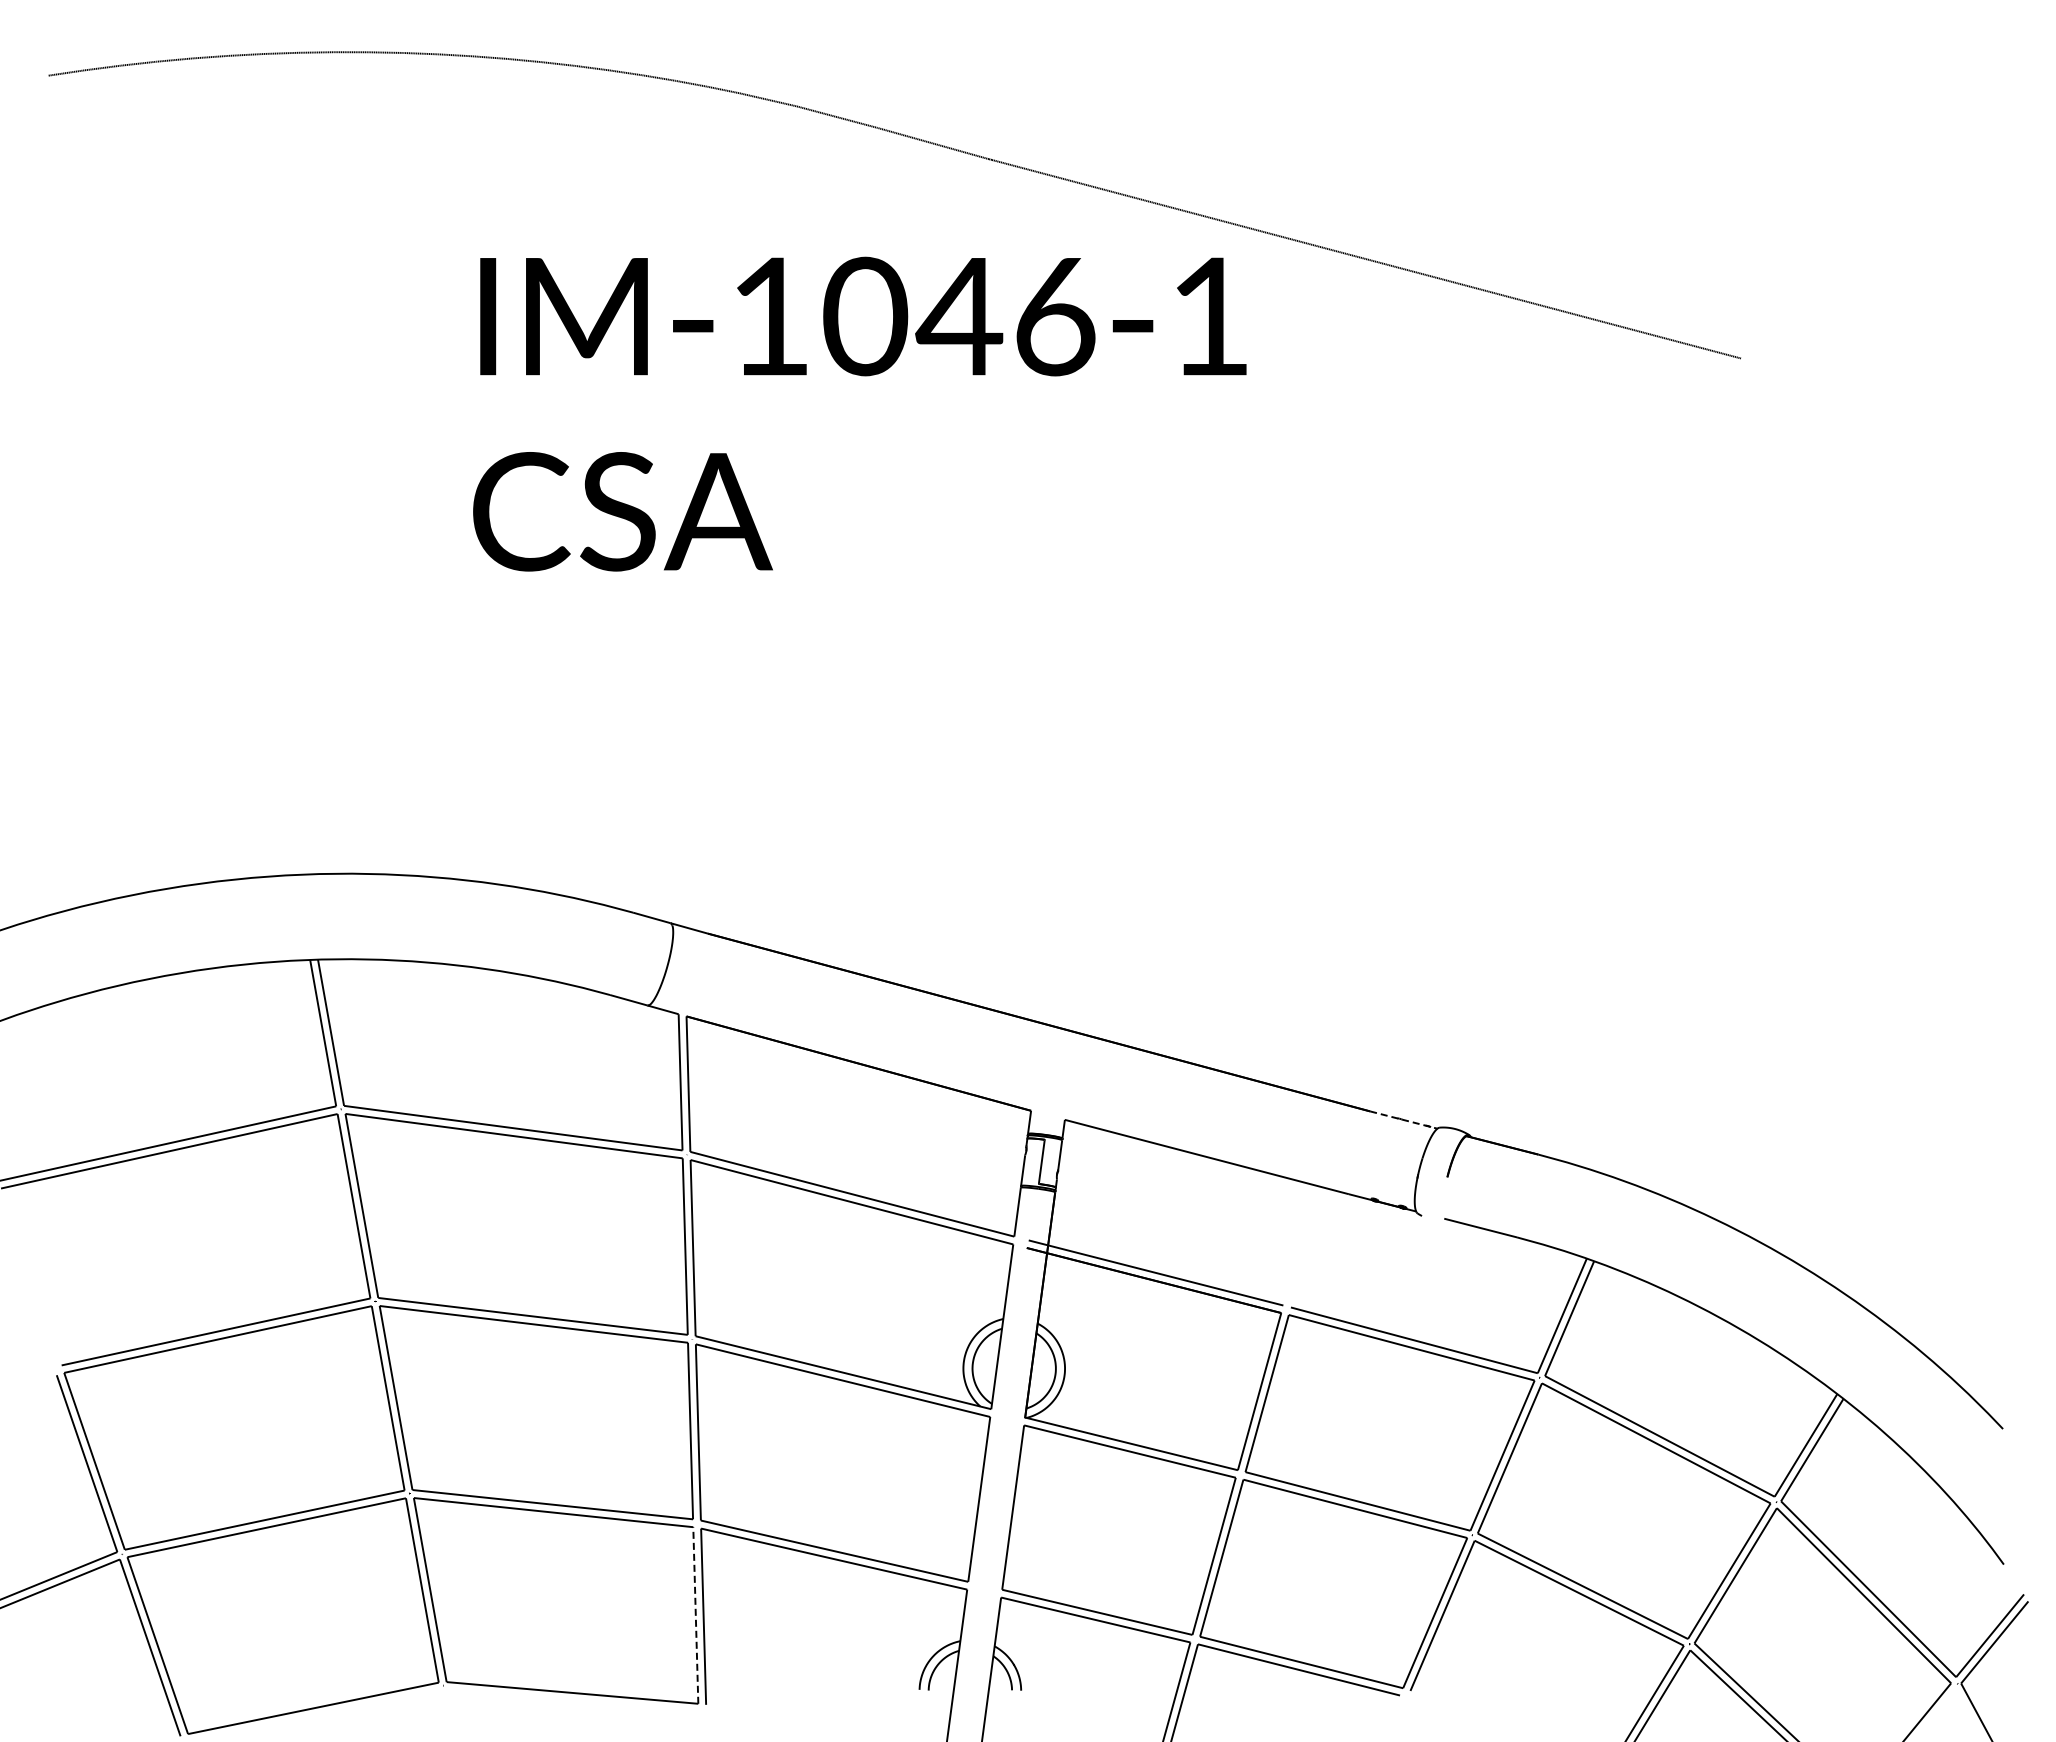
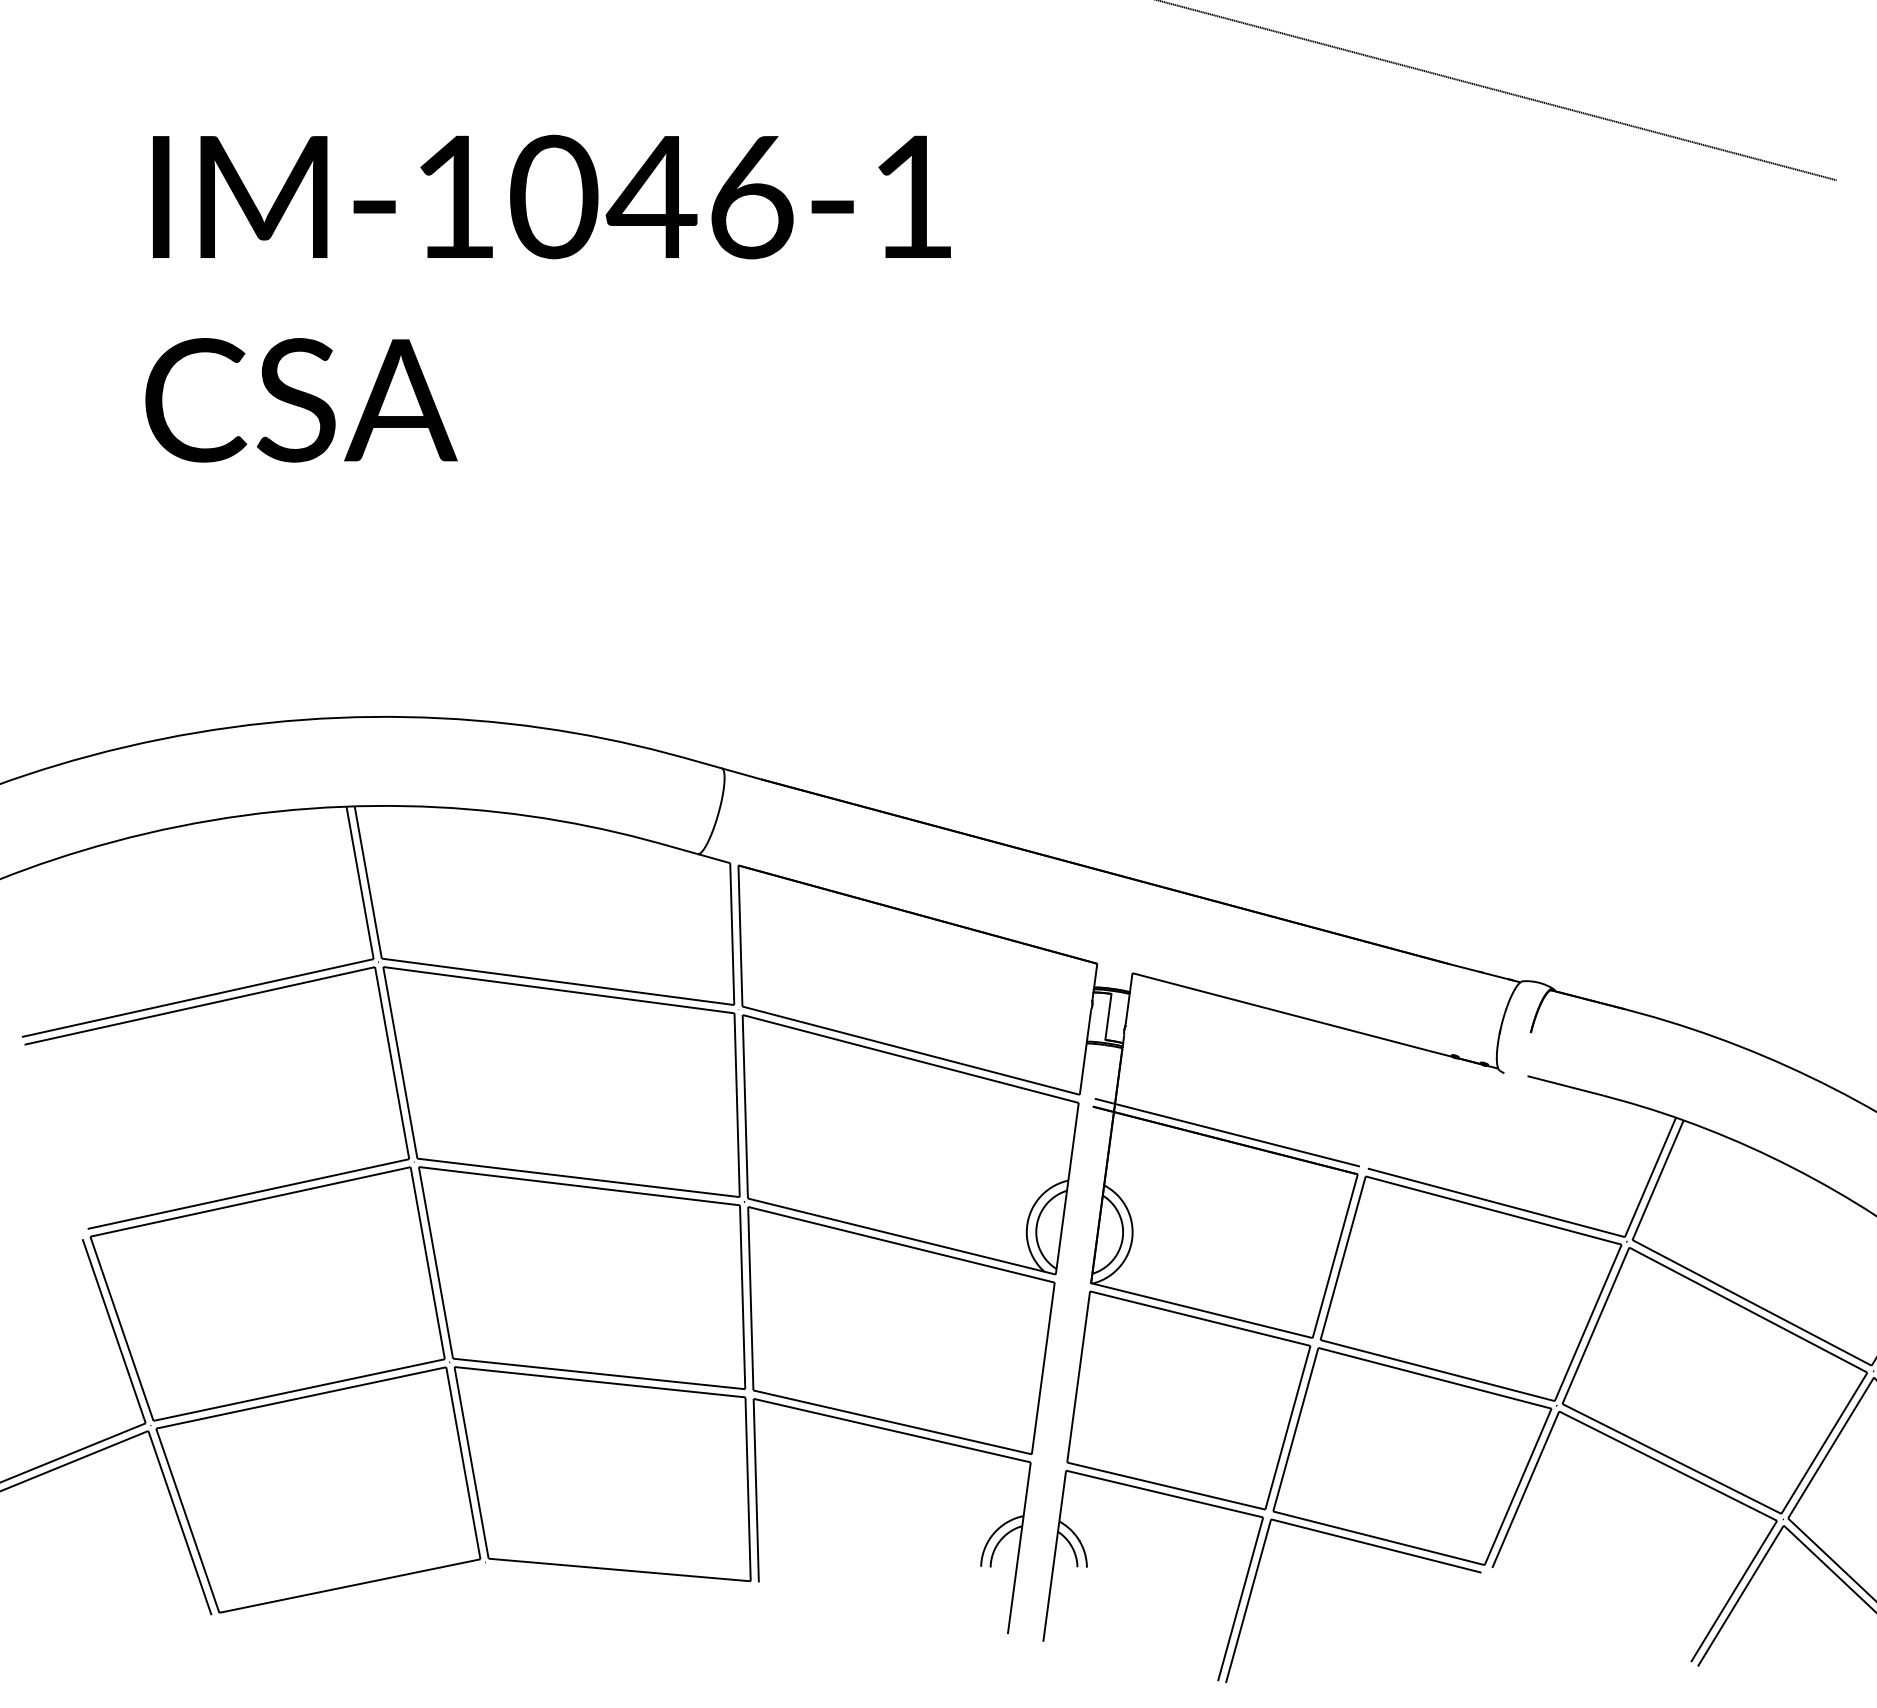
text: (859, 413) -> (547, 297), moved
line: (1403, 1120) -> (1485, 973), dashed -> solid
line: (695, 1614) -> (747, 1488), dashed -> solid

